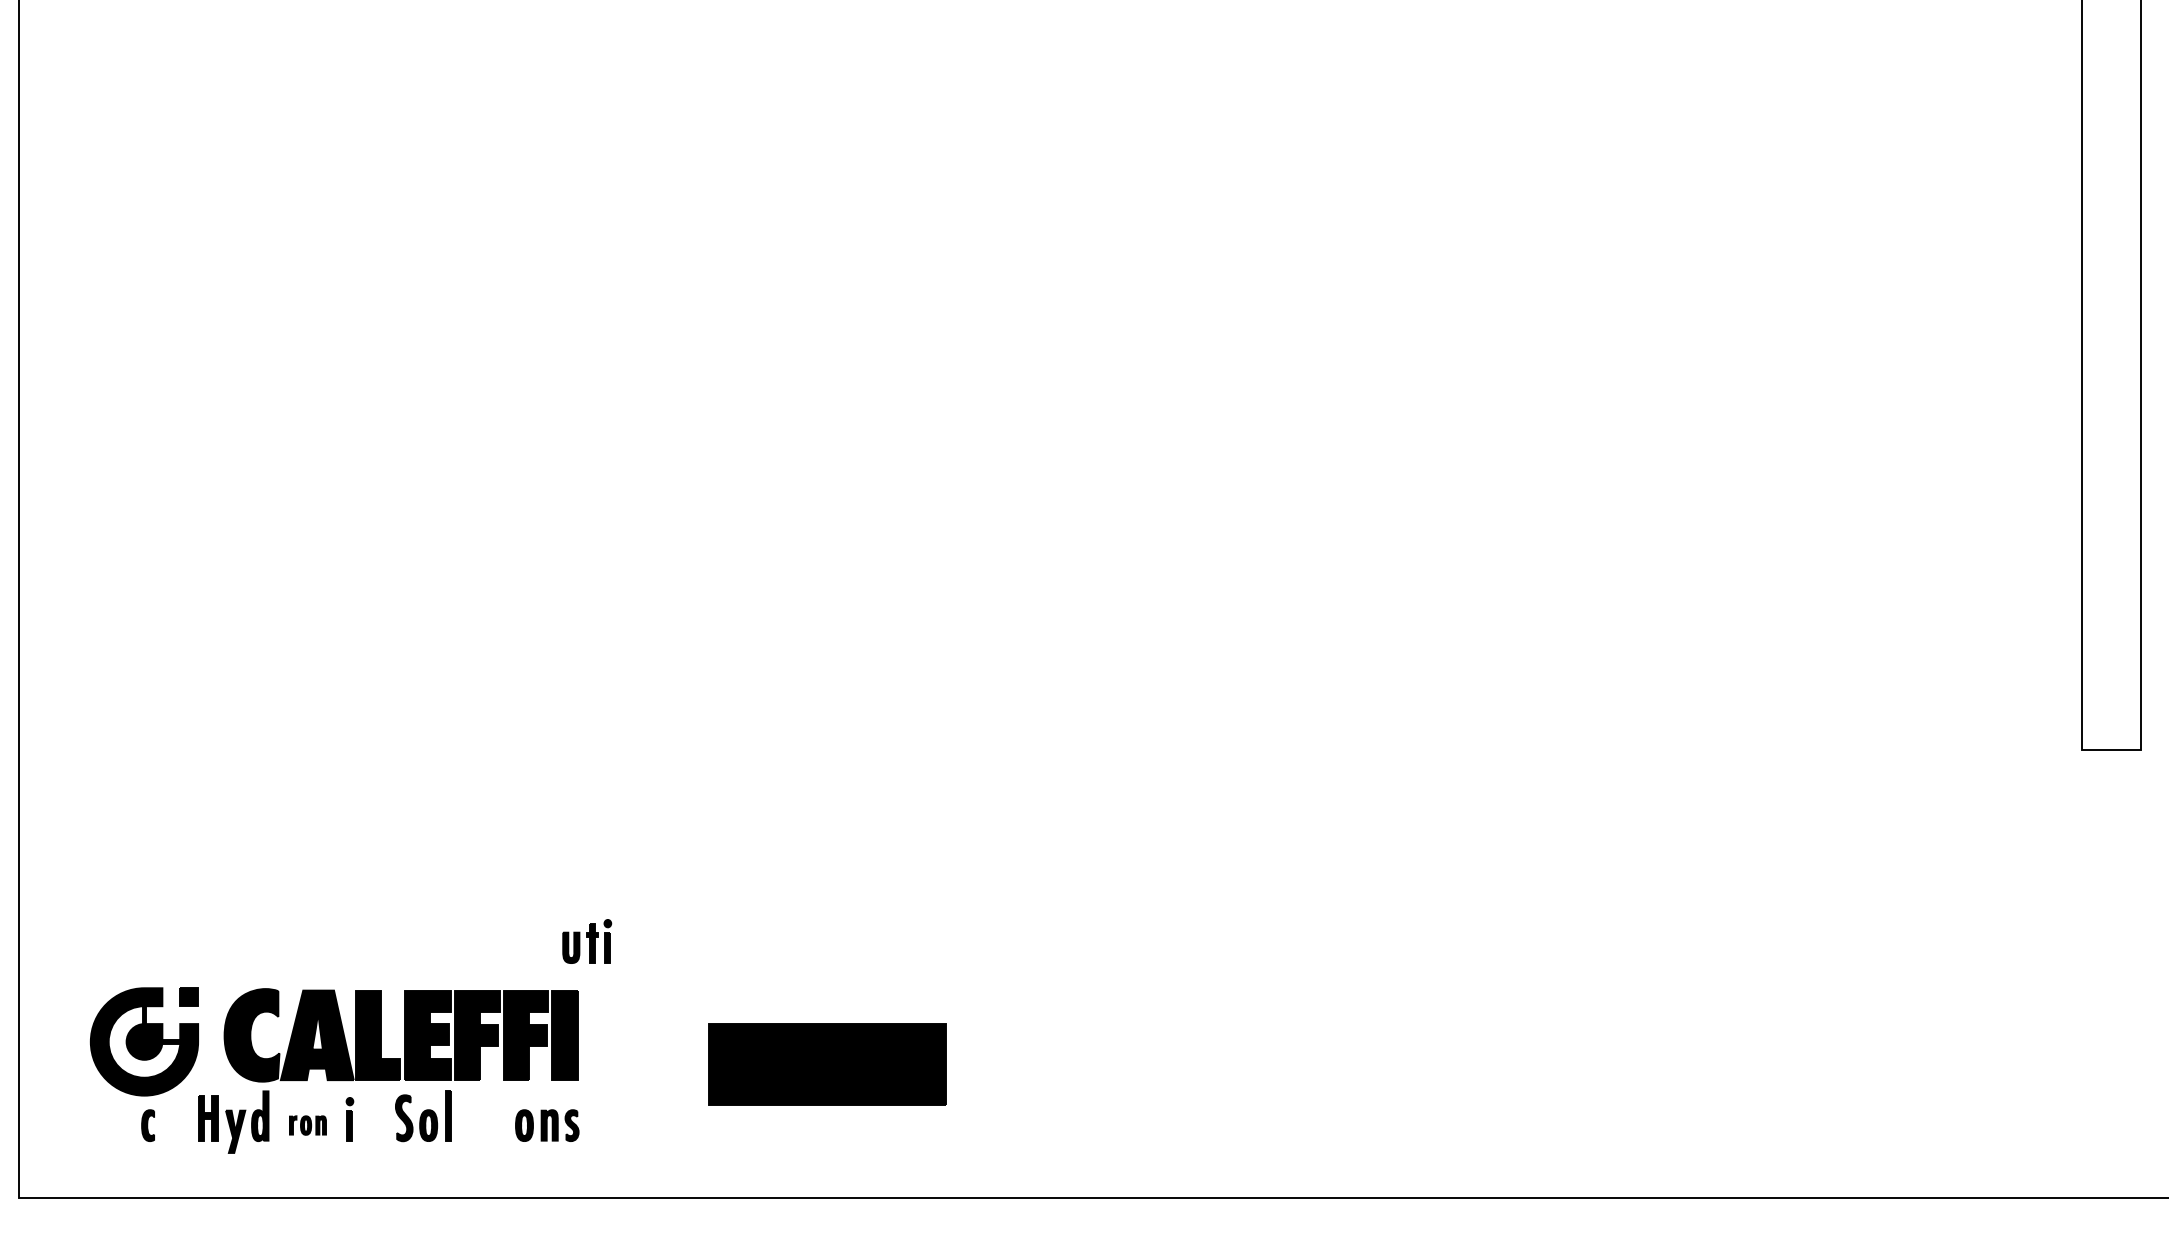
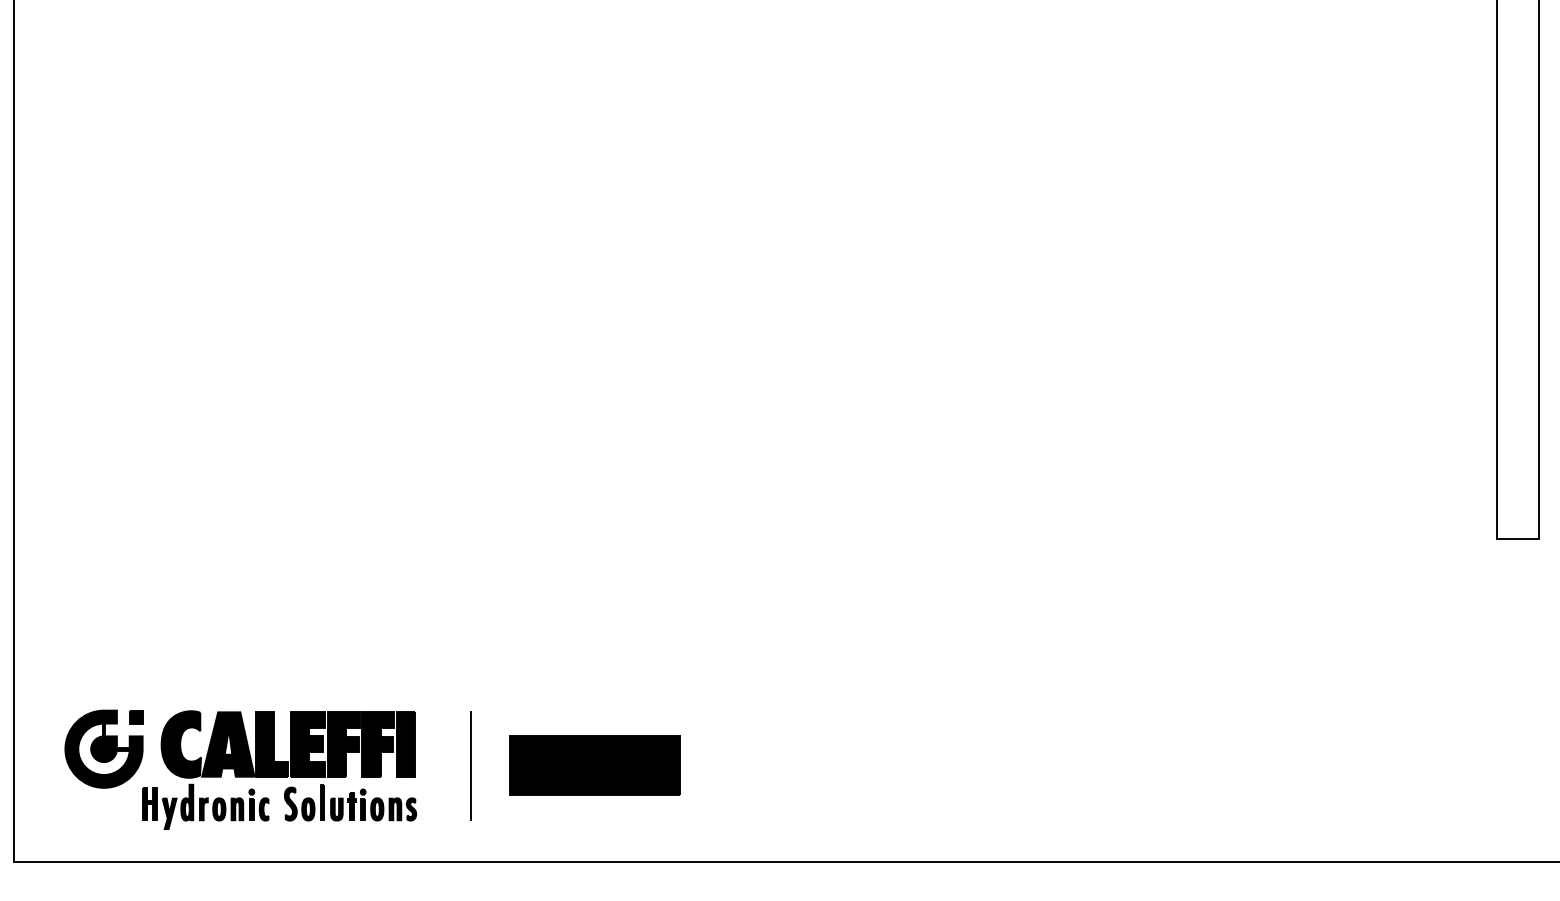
part: (587, 941) -> (348, 805), moved
line: (655, 1064) -> (471, 765), added
part: (147, 1125) -> (263, 809), moved
part: (307, 1125) -> (221, 809), size x1.67

